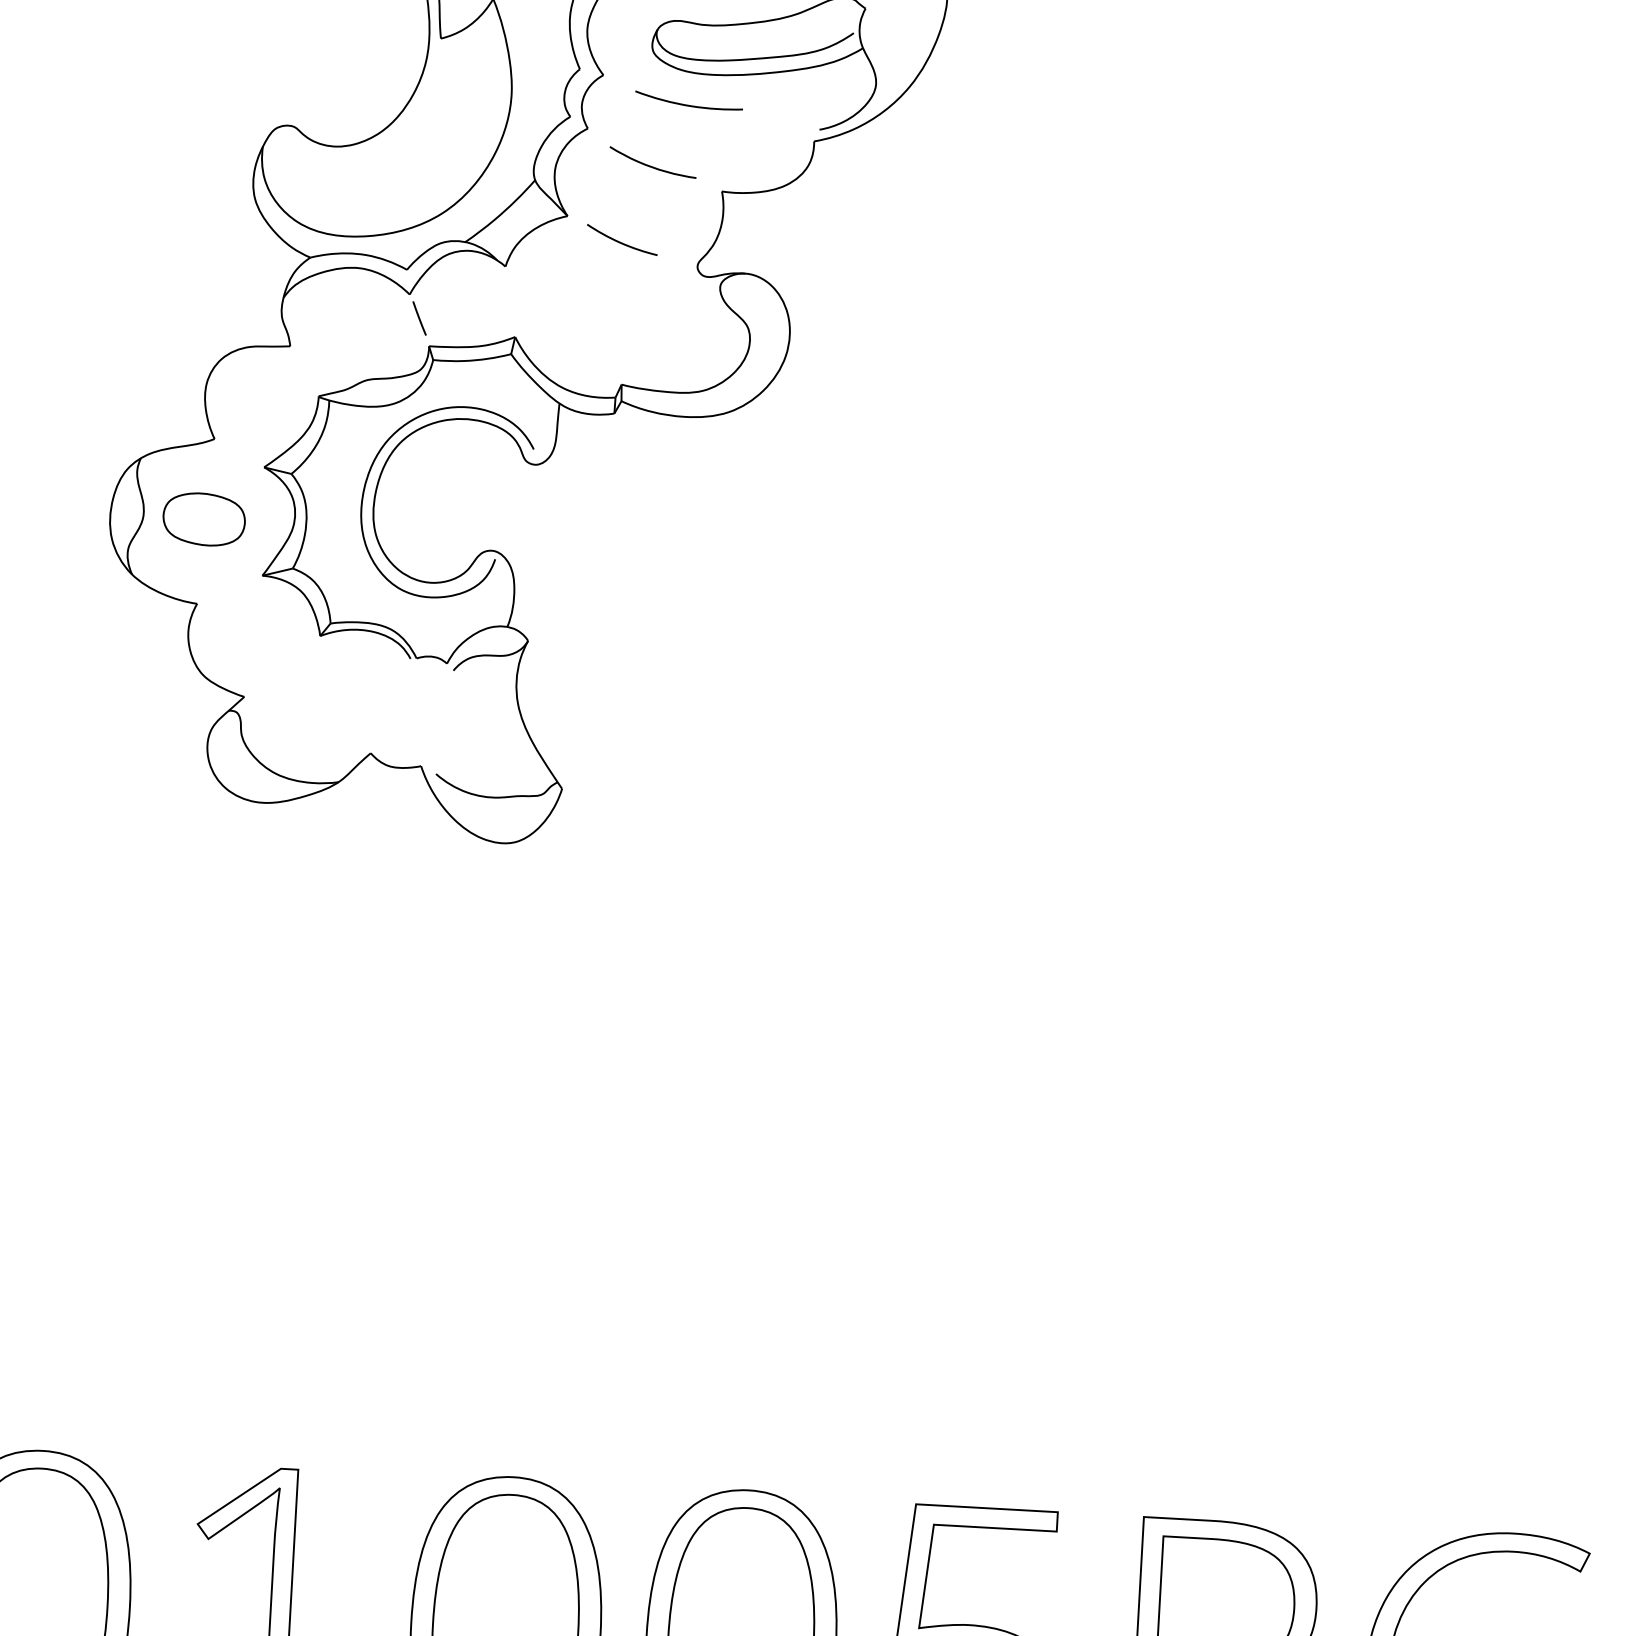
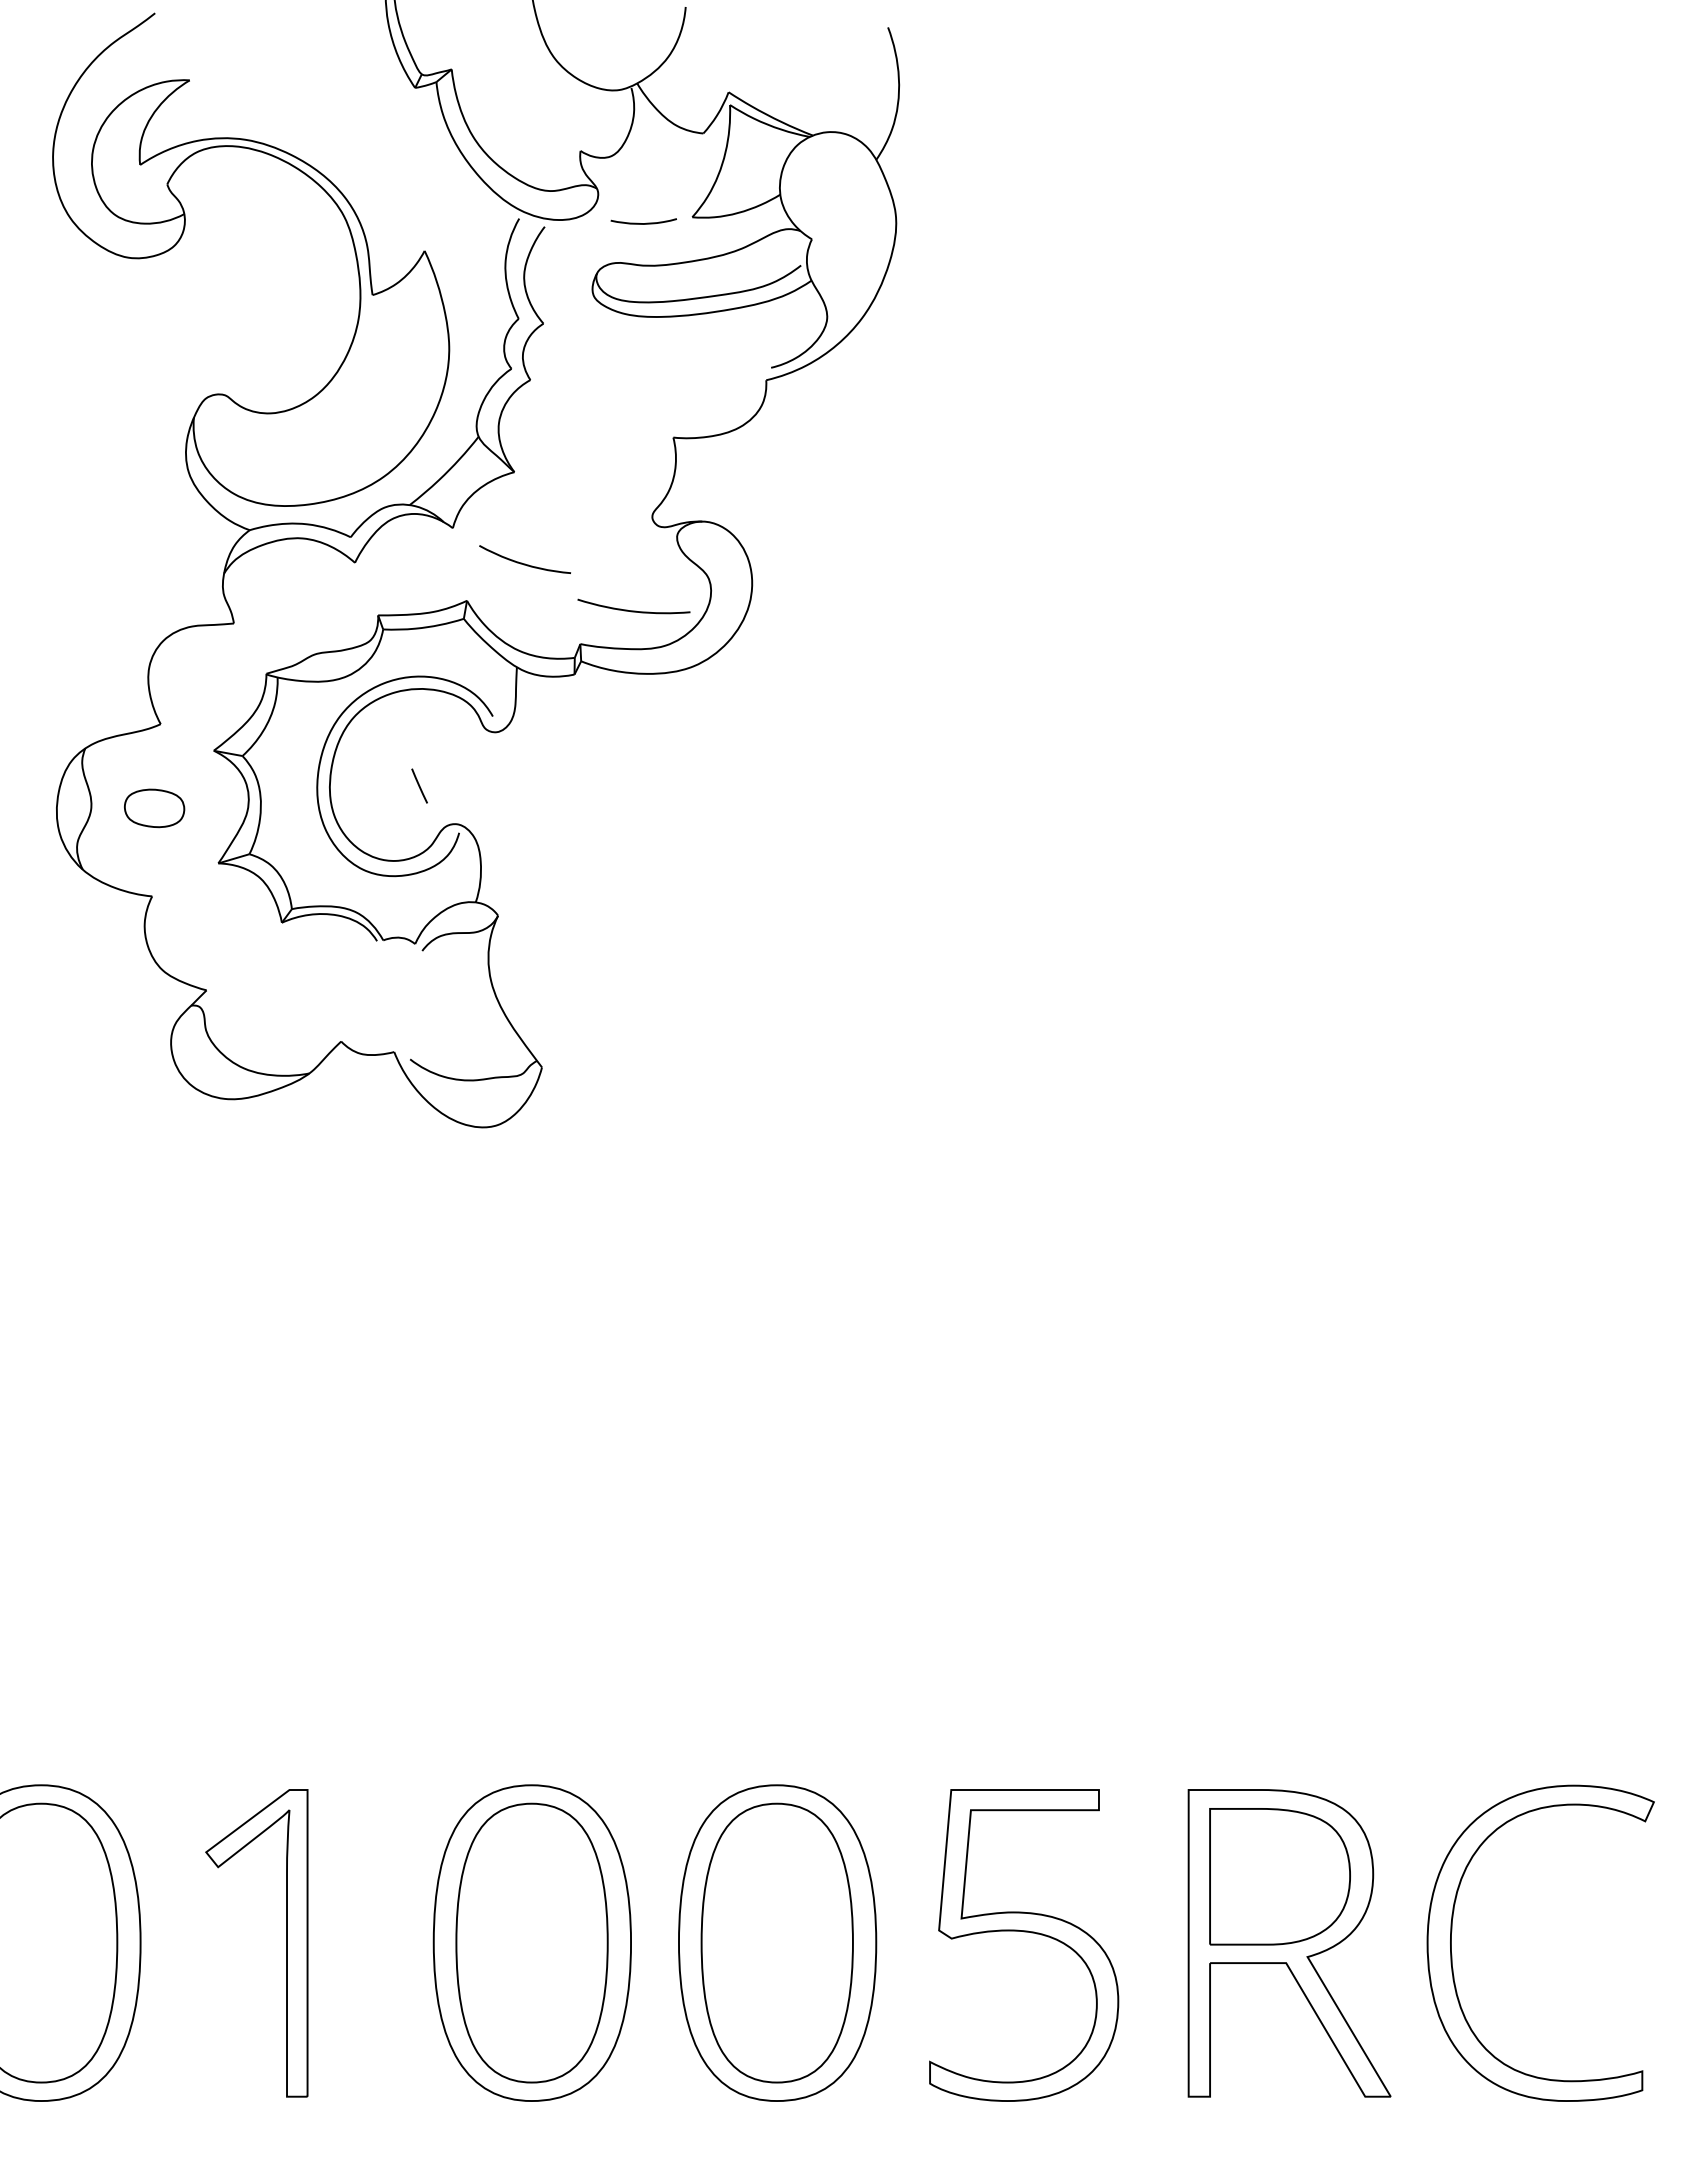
curve: (688, 104) -> (633, 610), moved
curve: (650, 165) -> (522, 562), moved
curve: (620, 241) -> (570, 495), removed
line: (419, 317) -> (419, 785), moved
part: (204, 519) -> (154, 808), size x0.7

